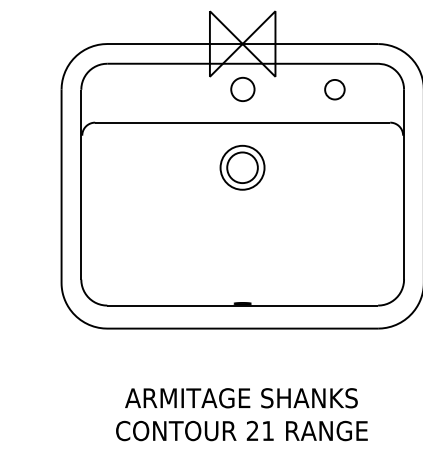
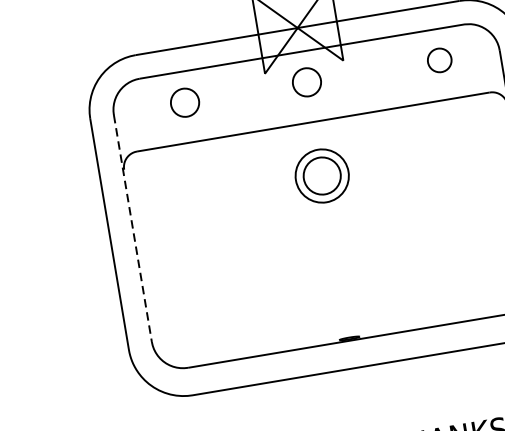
part: (140, 88) -> (184, 101), added
part: (334, 89) -> (439, 60), moved
line: (81, 184) -> (133, 228), solid -> dashed

